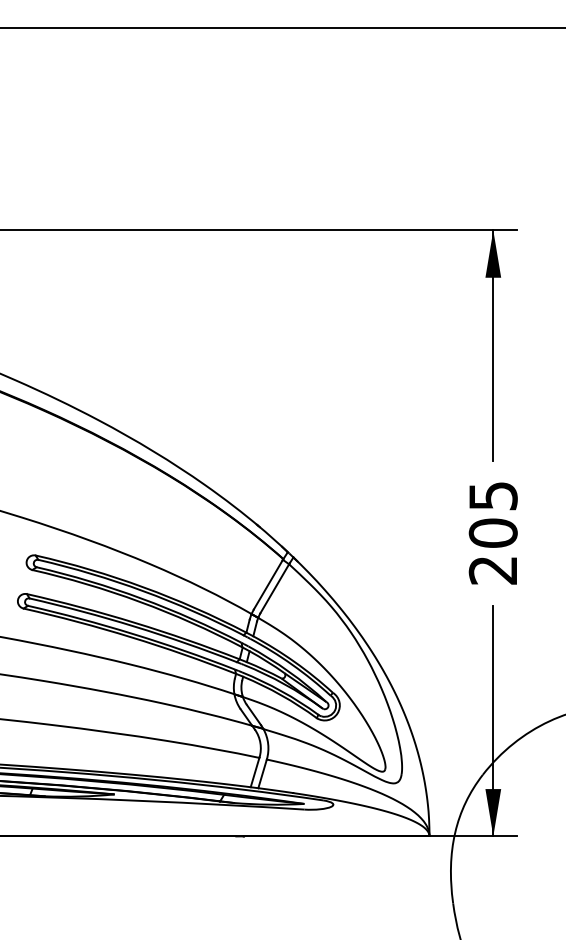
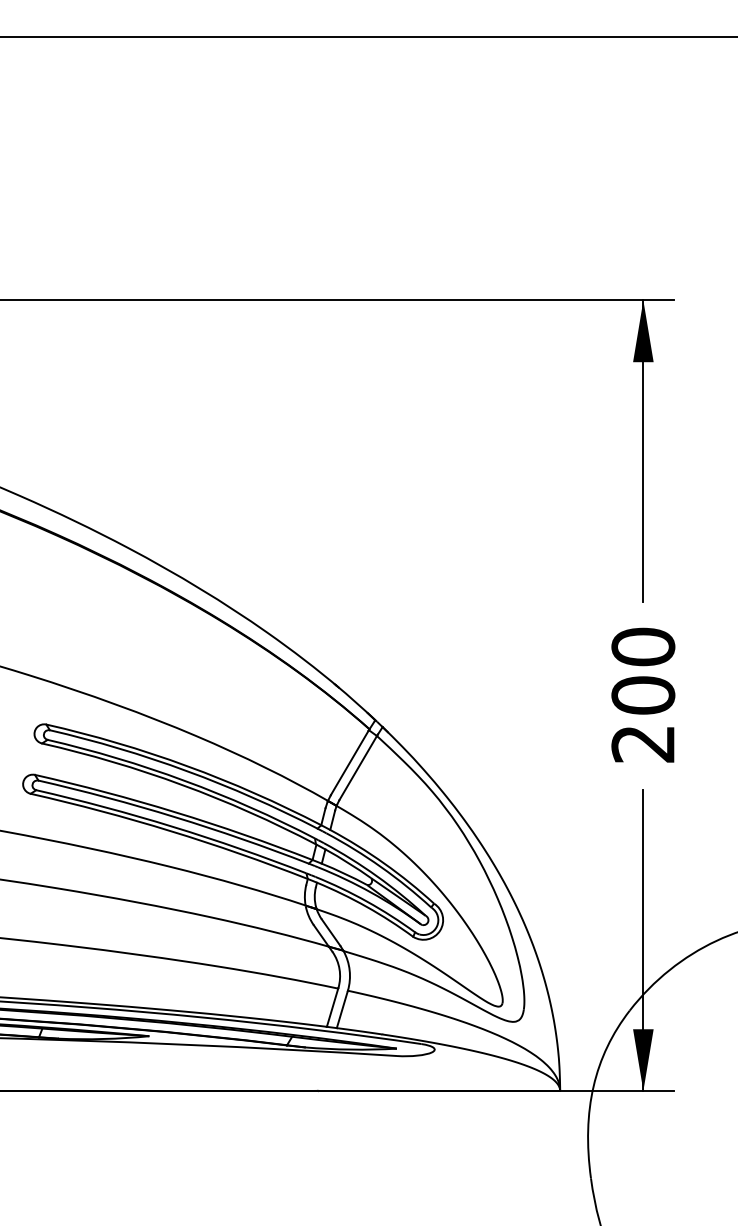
text: (492, 495) -> (642, 646), 205 -> 200

